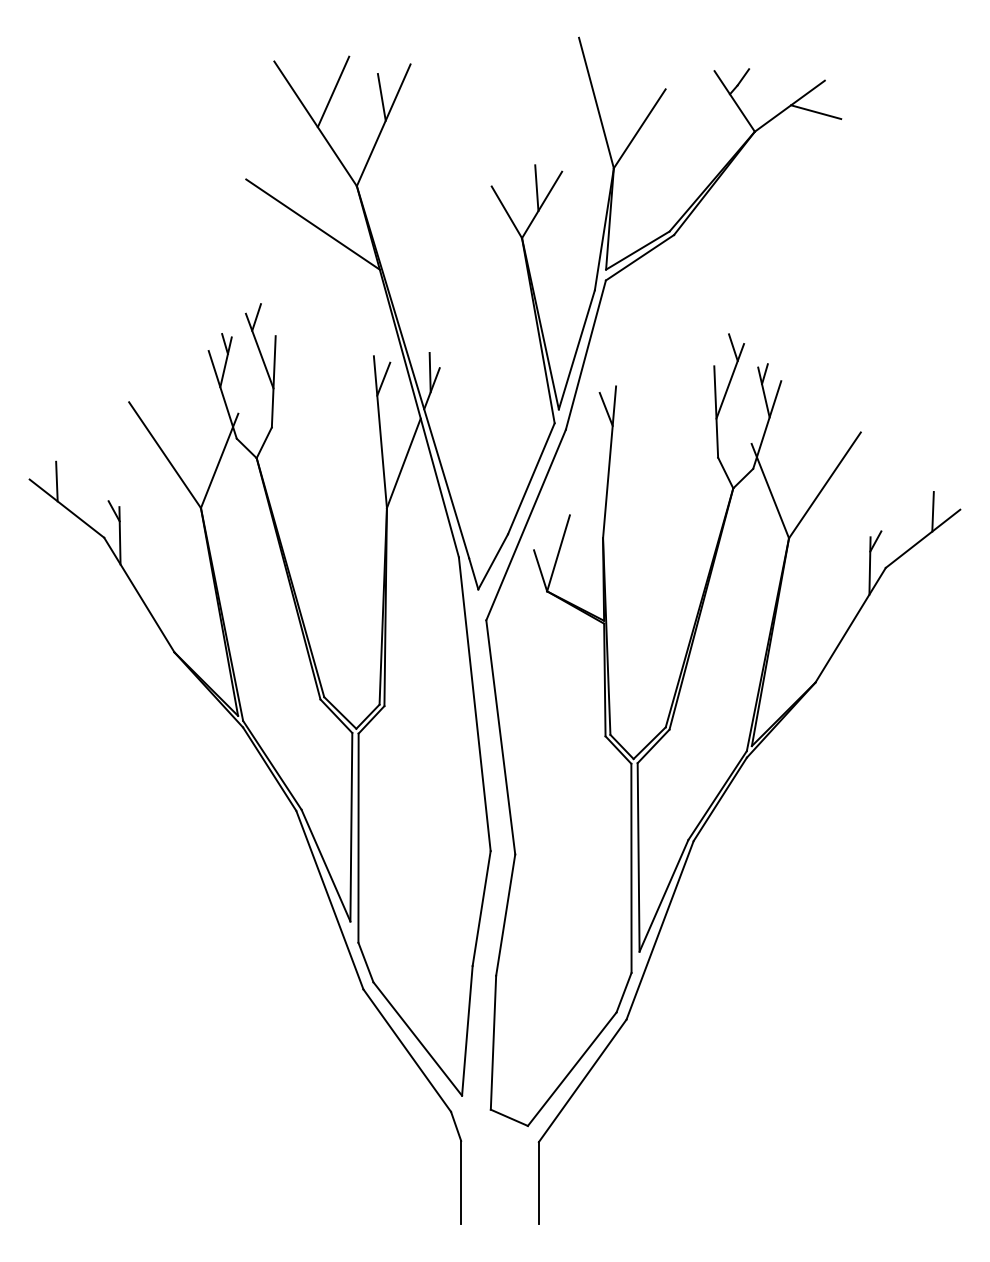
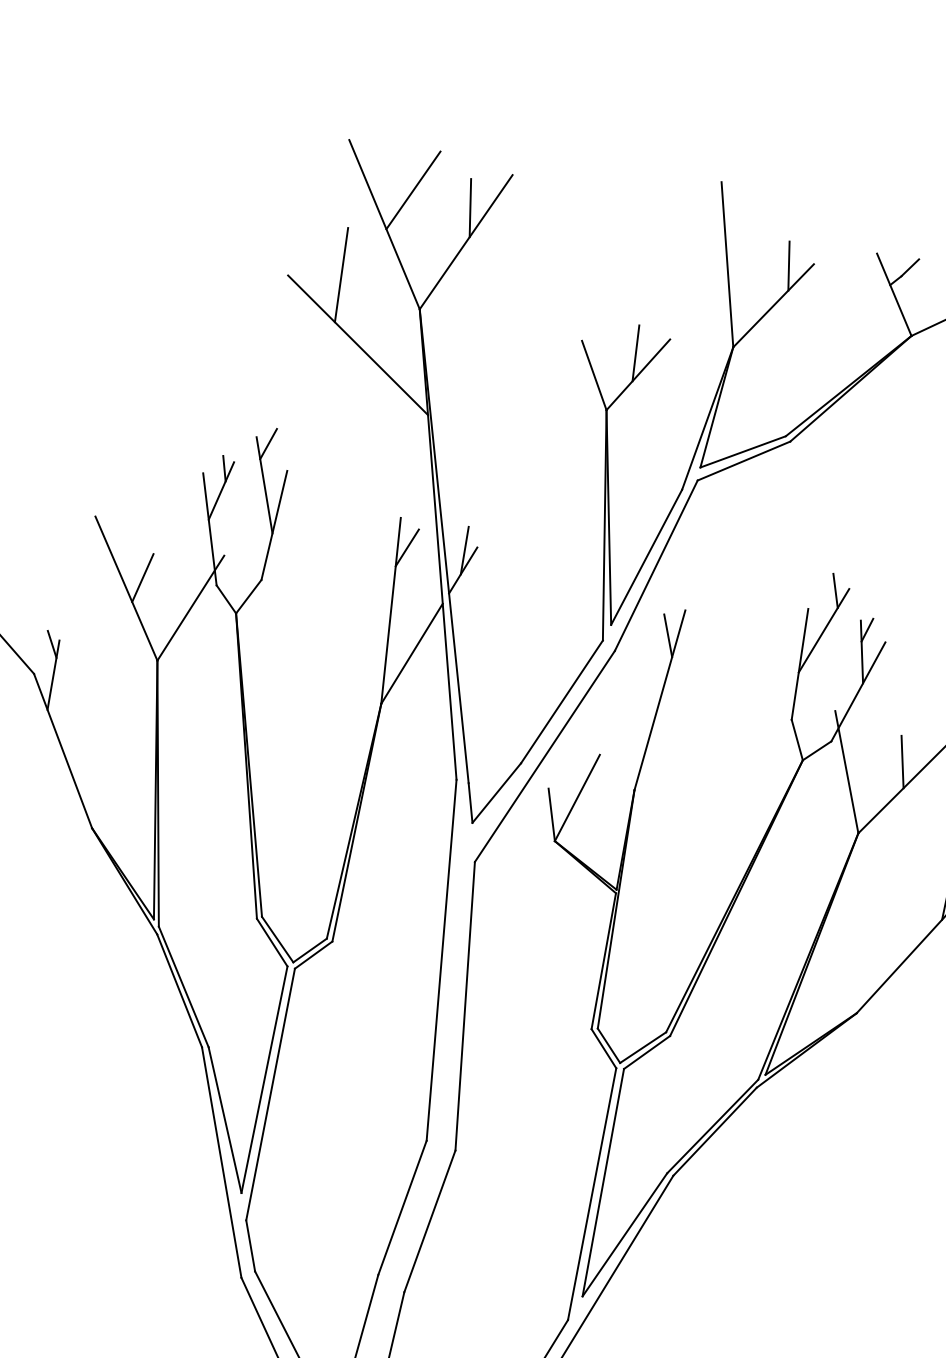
line: (645, 94) -> (788, 265), added
line: (288, 170) -> (341, 274), added
line: (176, 444) -> (142, 578), added
line: (813, 474) -> (902, 762), added

